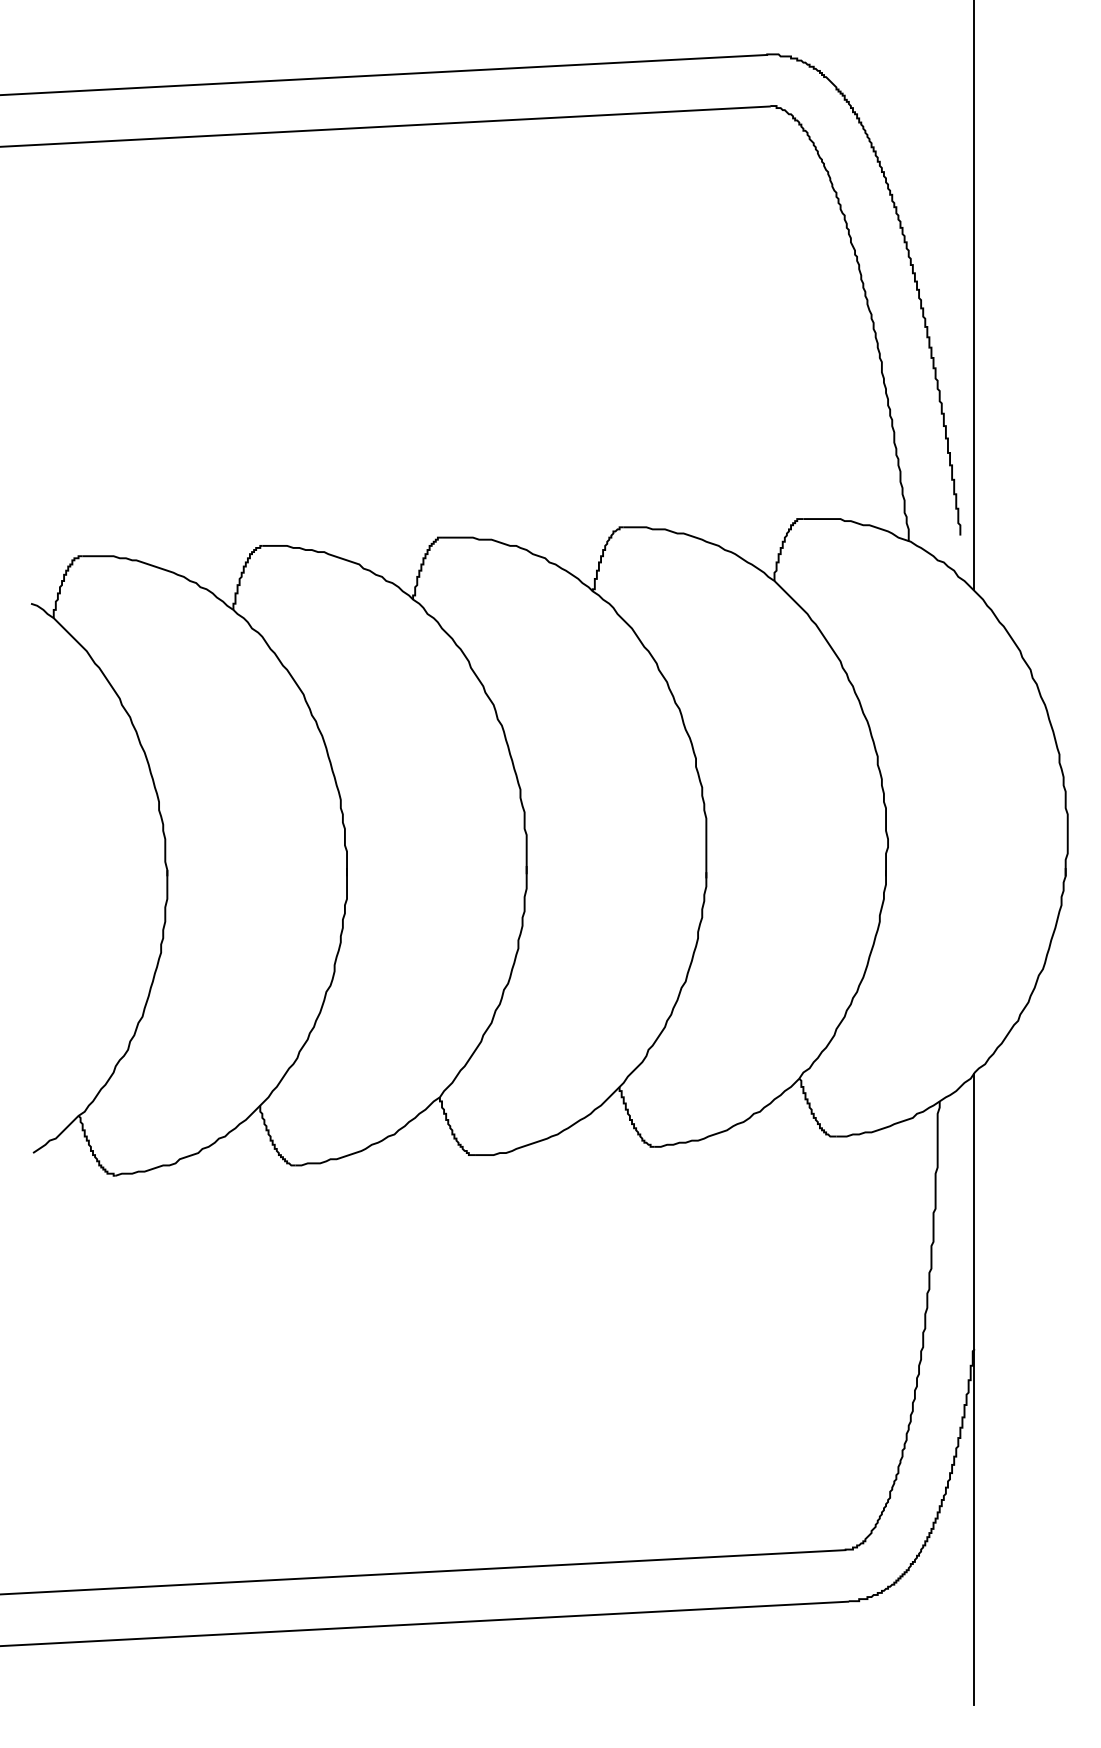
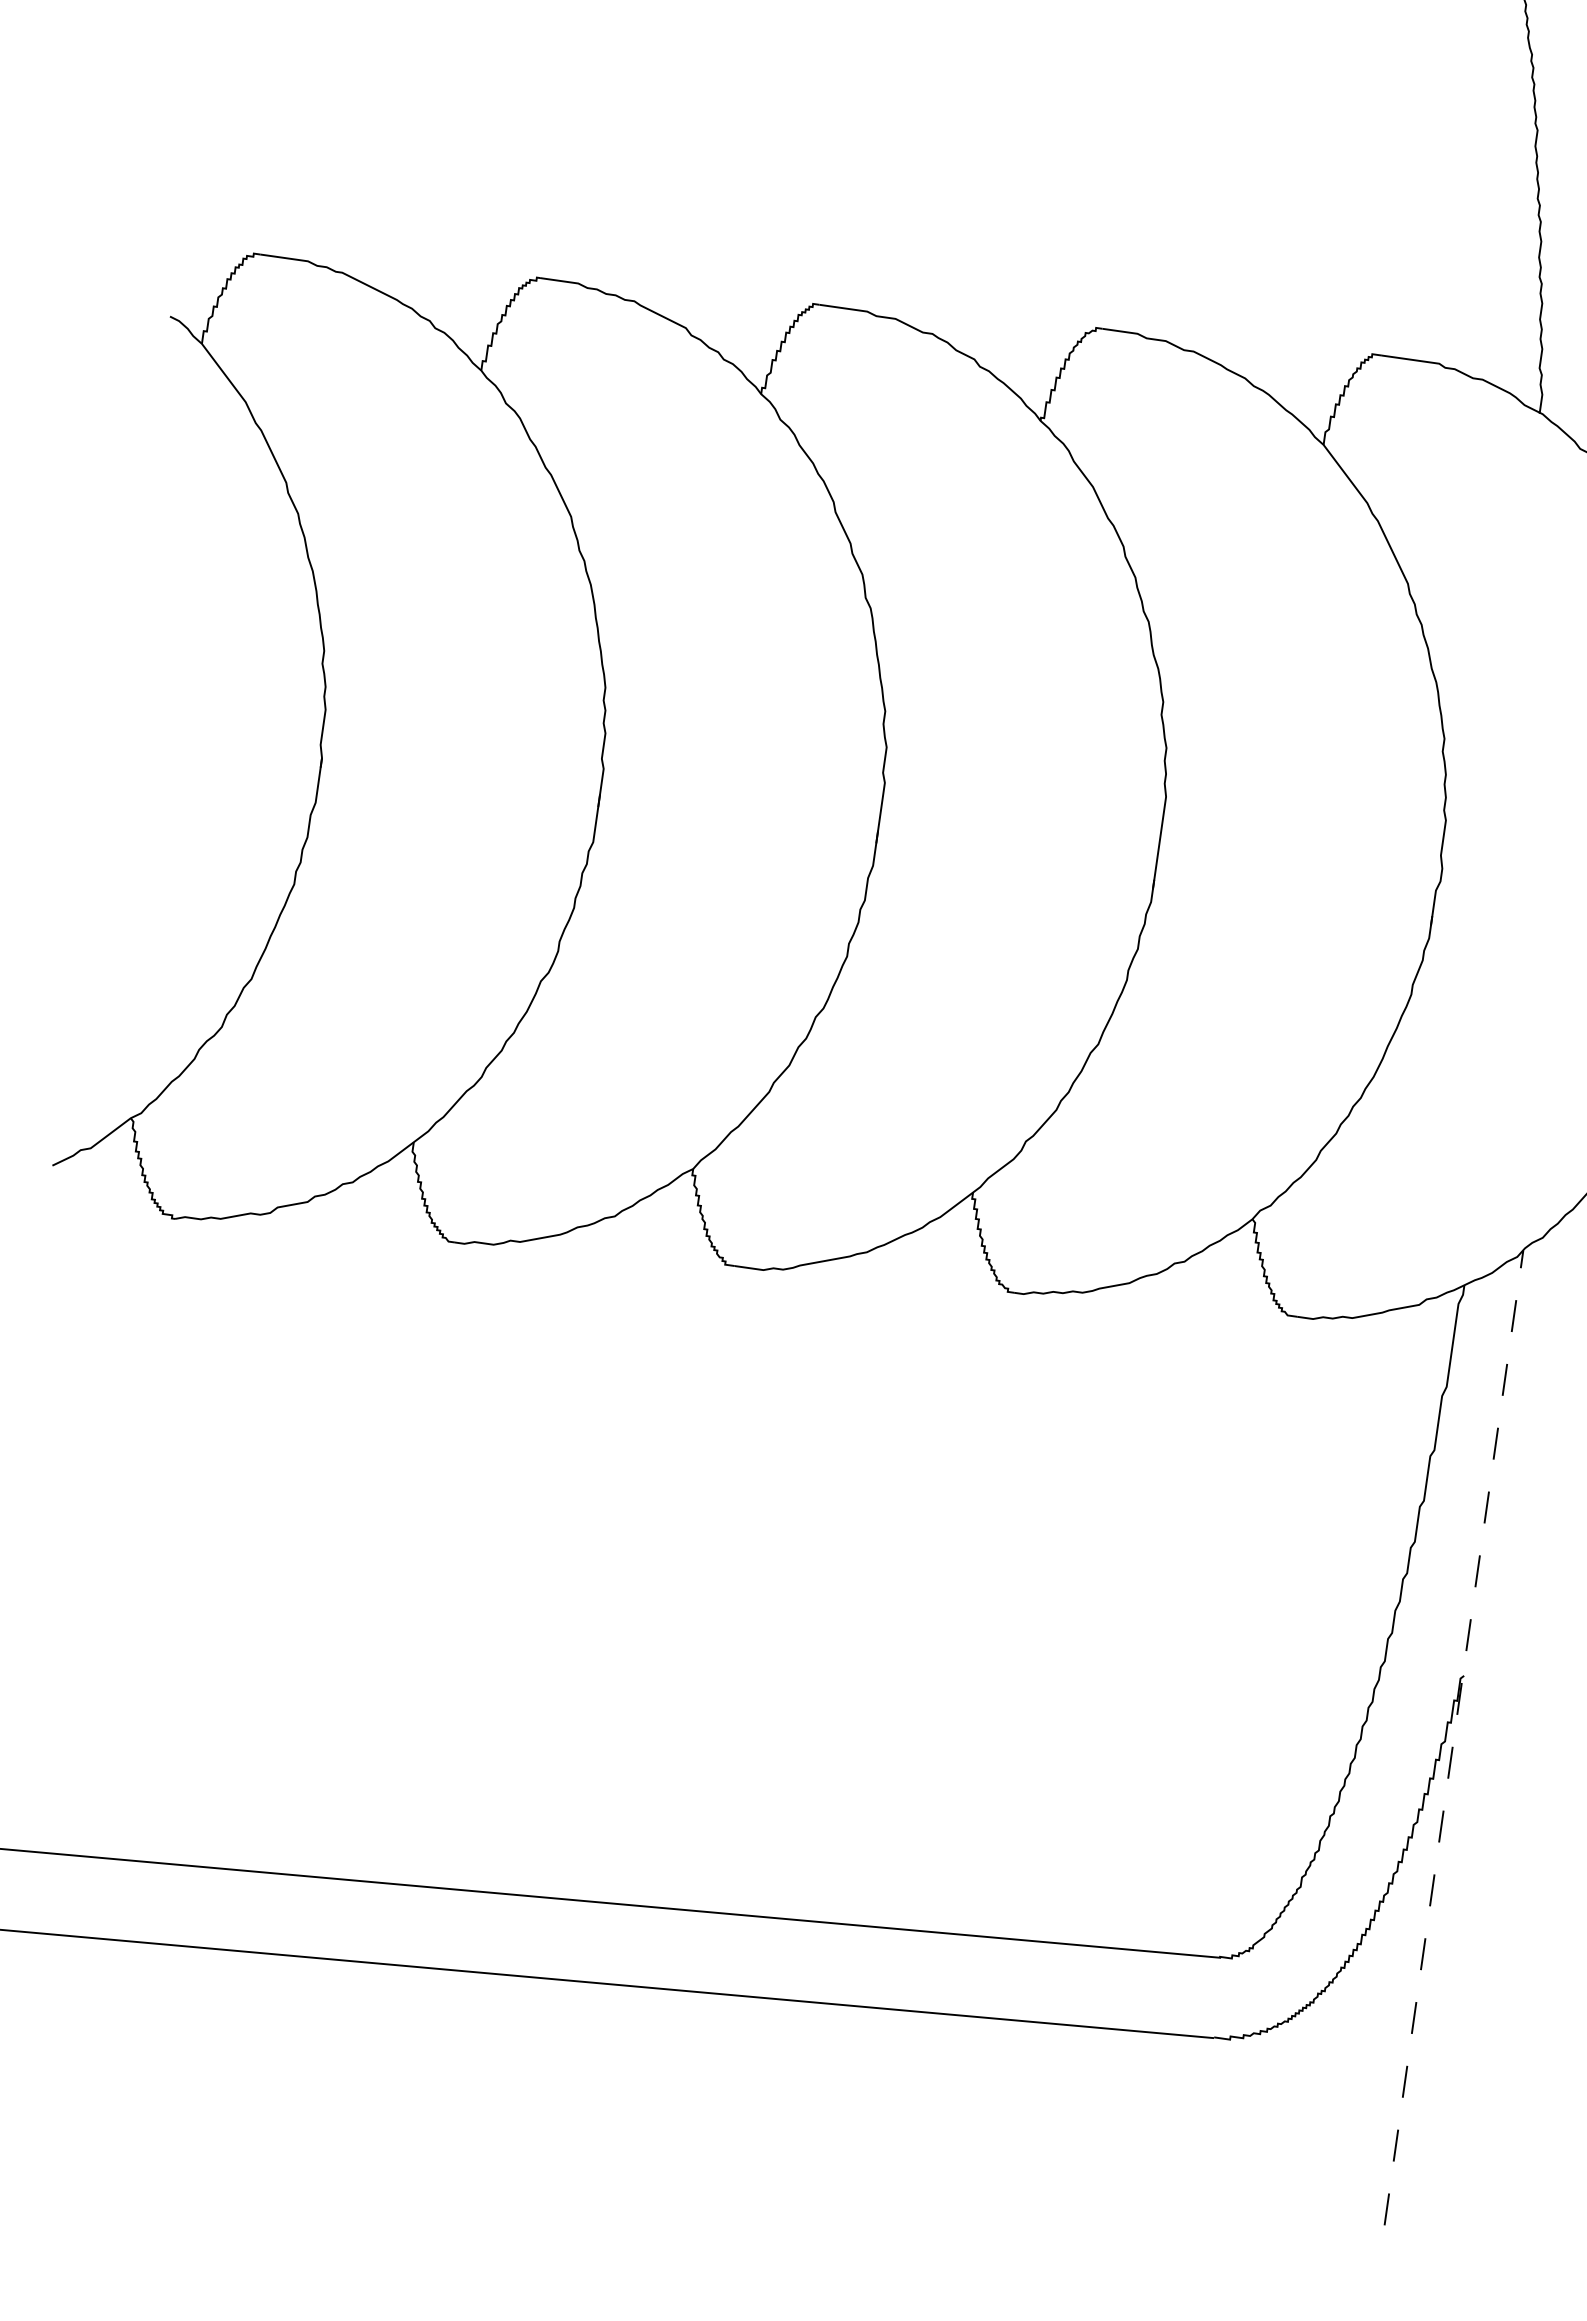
line: (973, 1389) -> (1453, 1737), solid -> dashed

